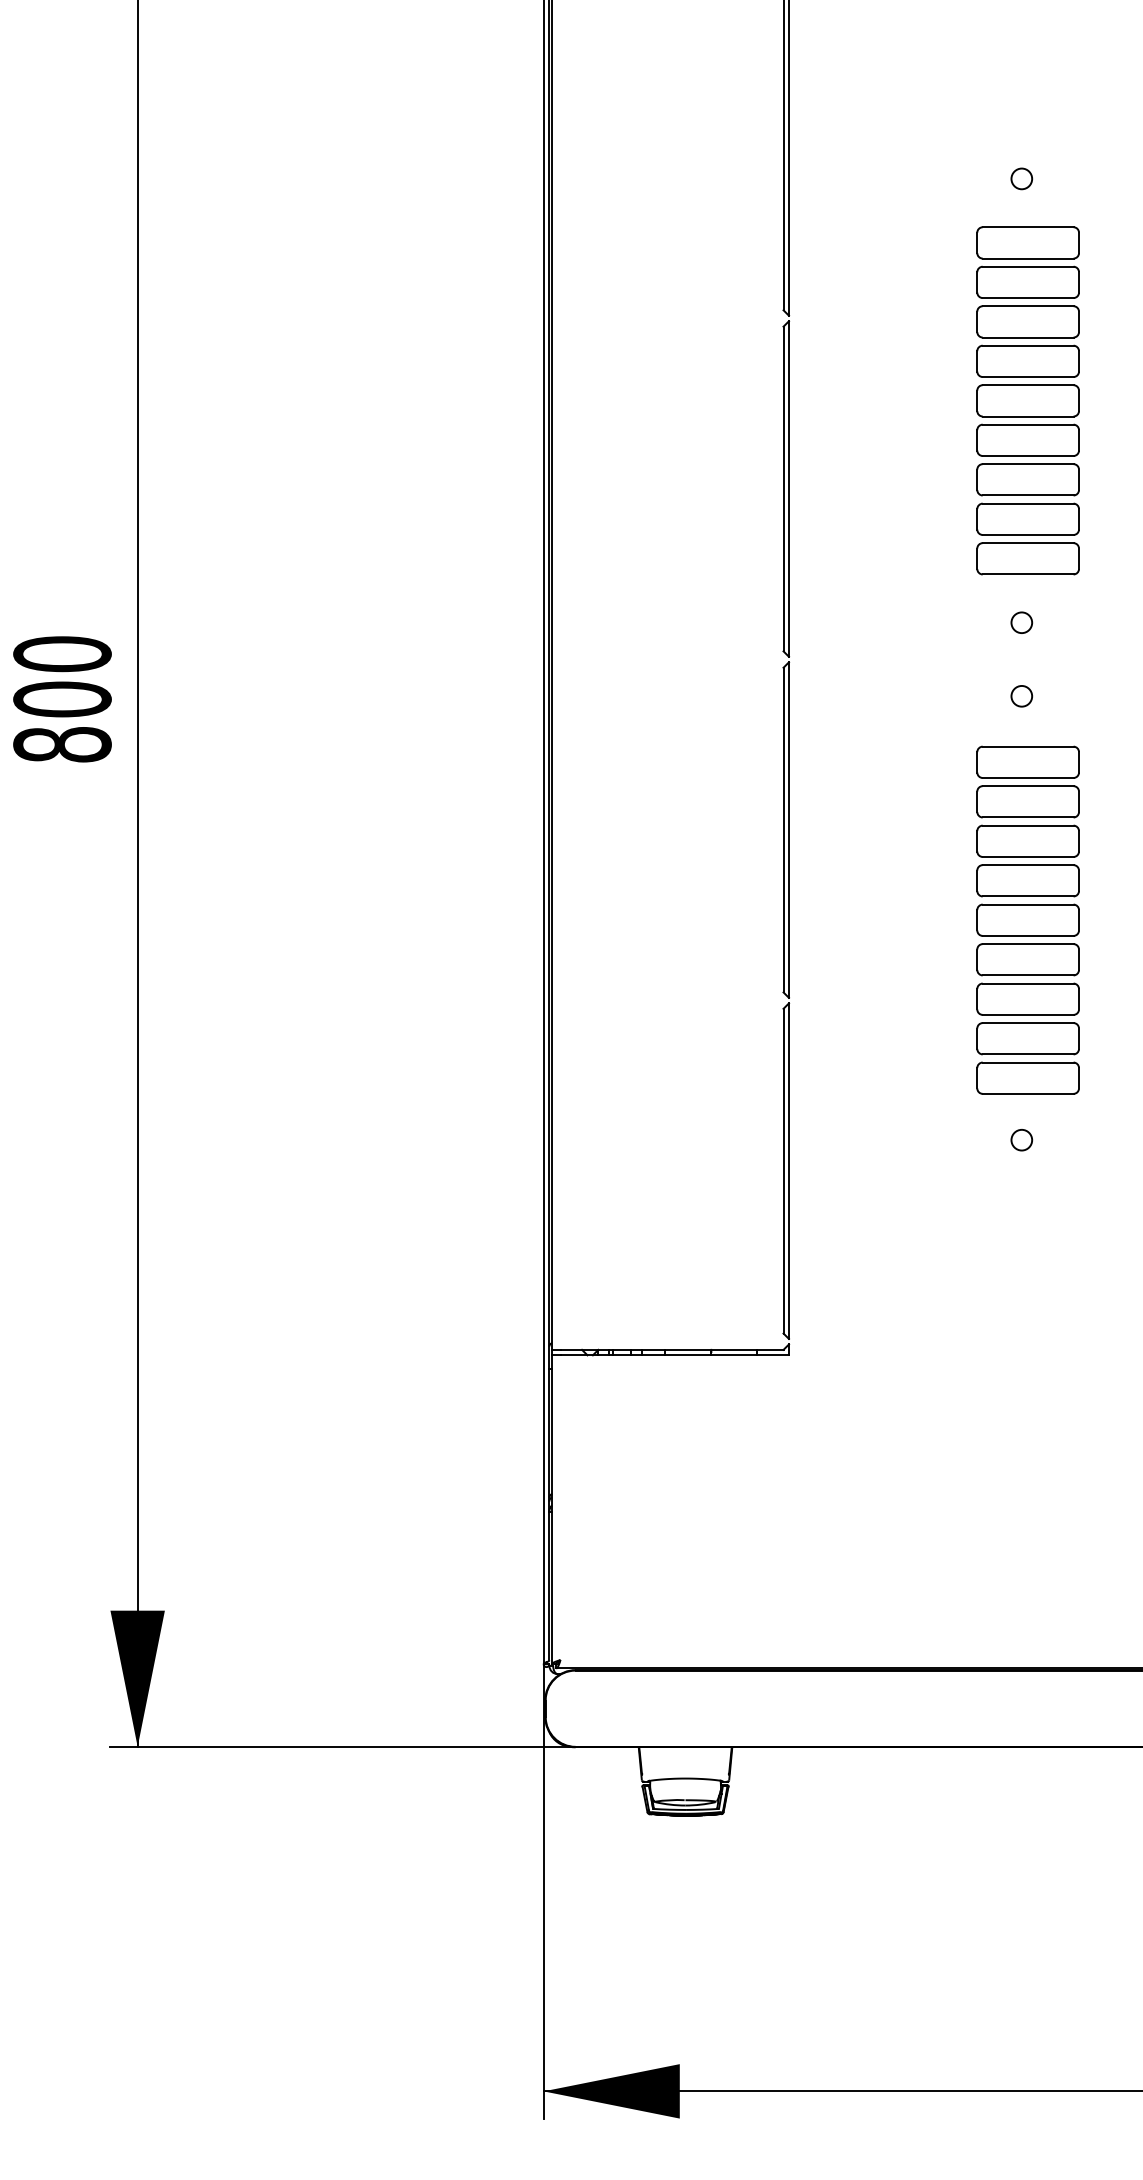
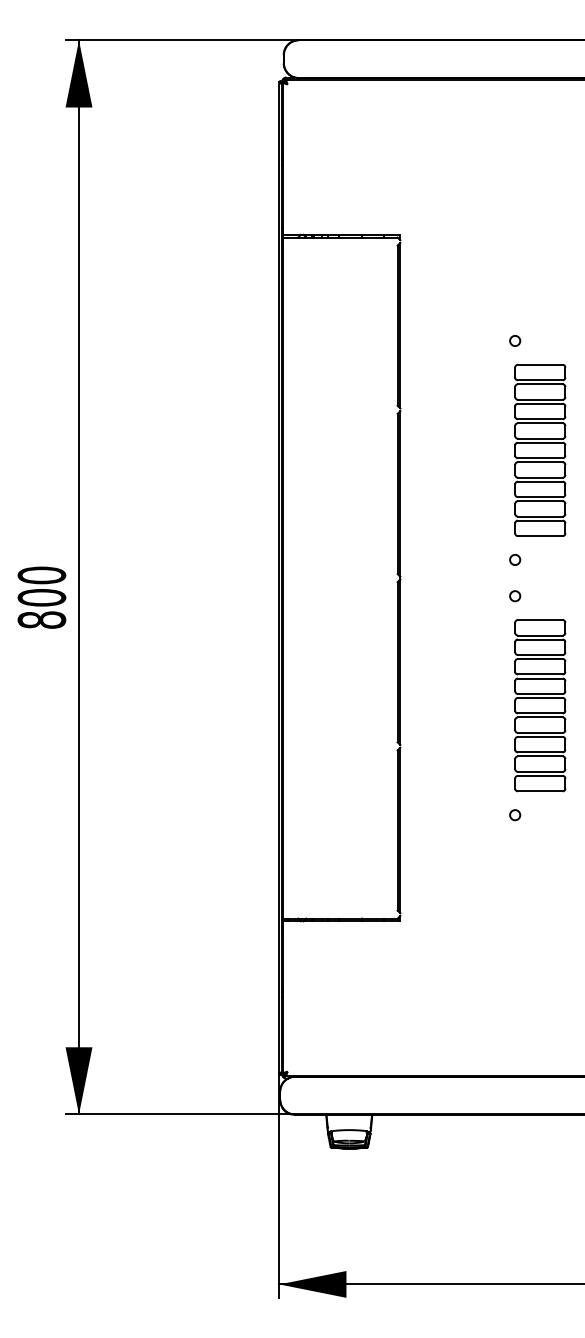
part: (1028, 400) -> (540, 450), moved
part: (1028, 919) -> (540, 705), moved

